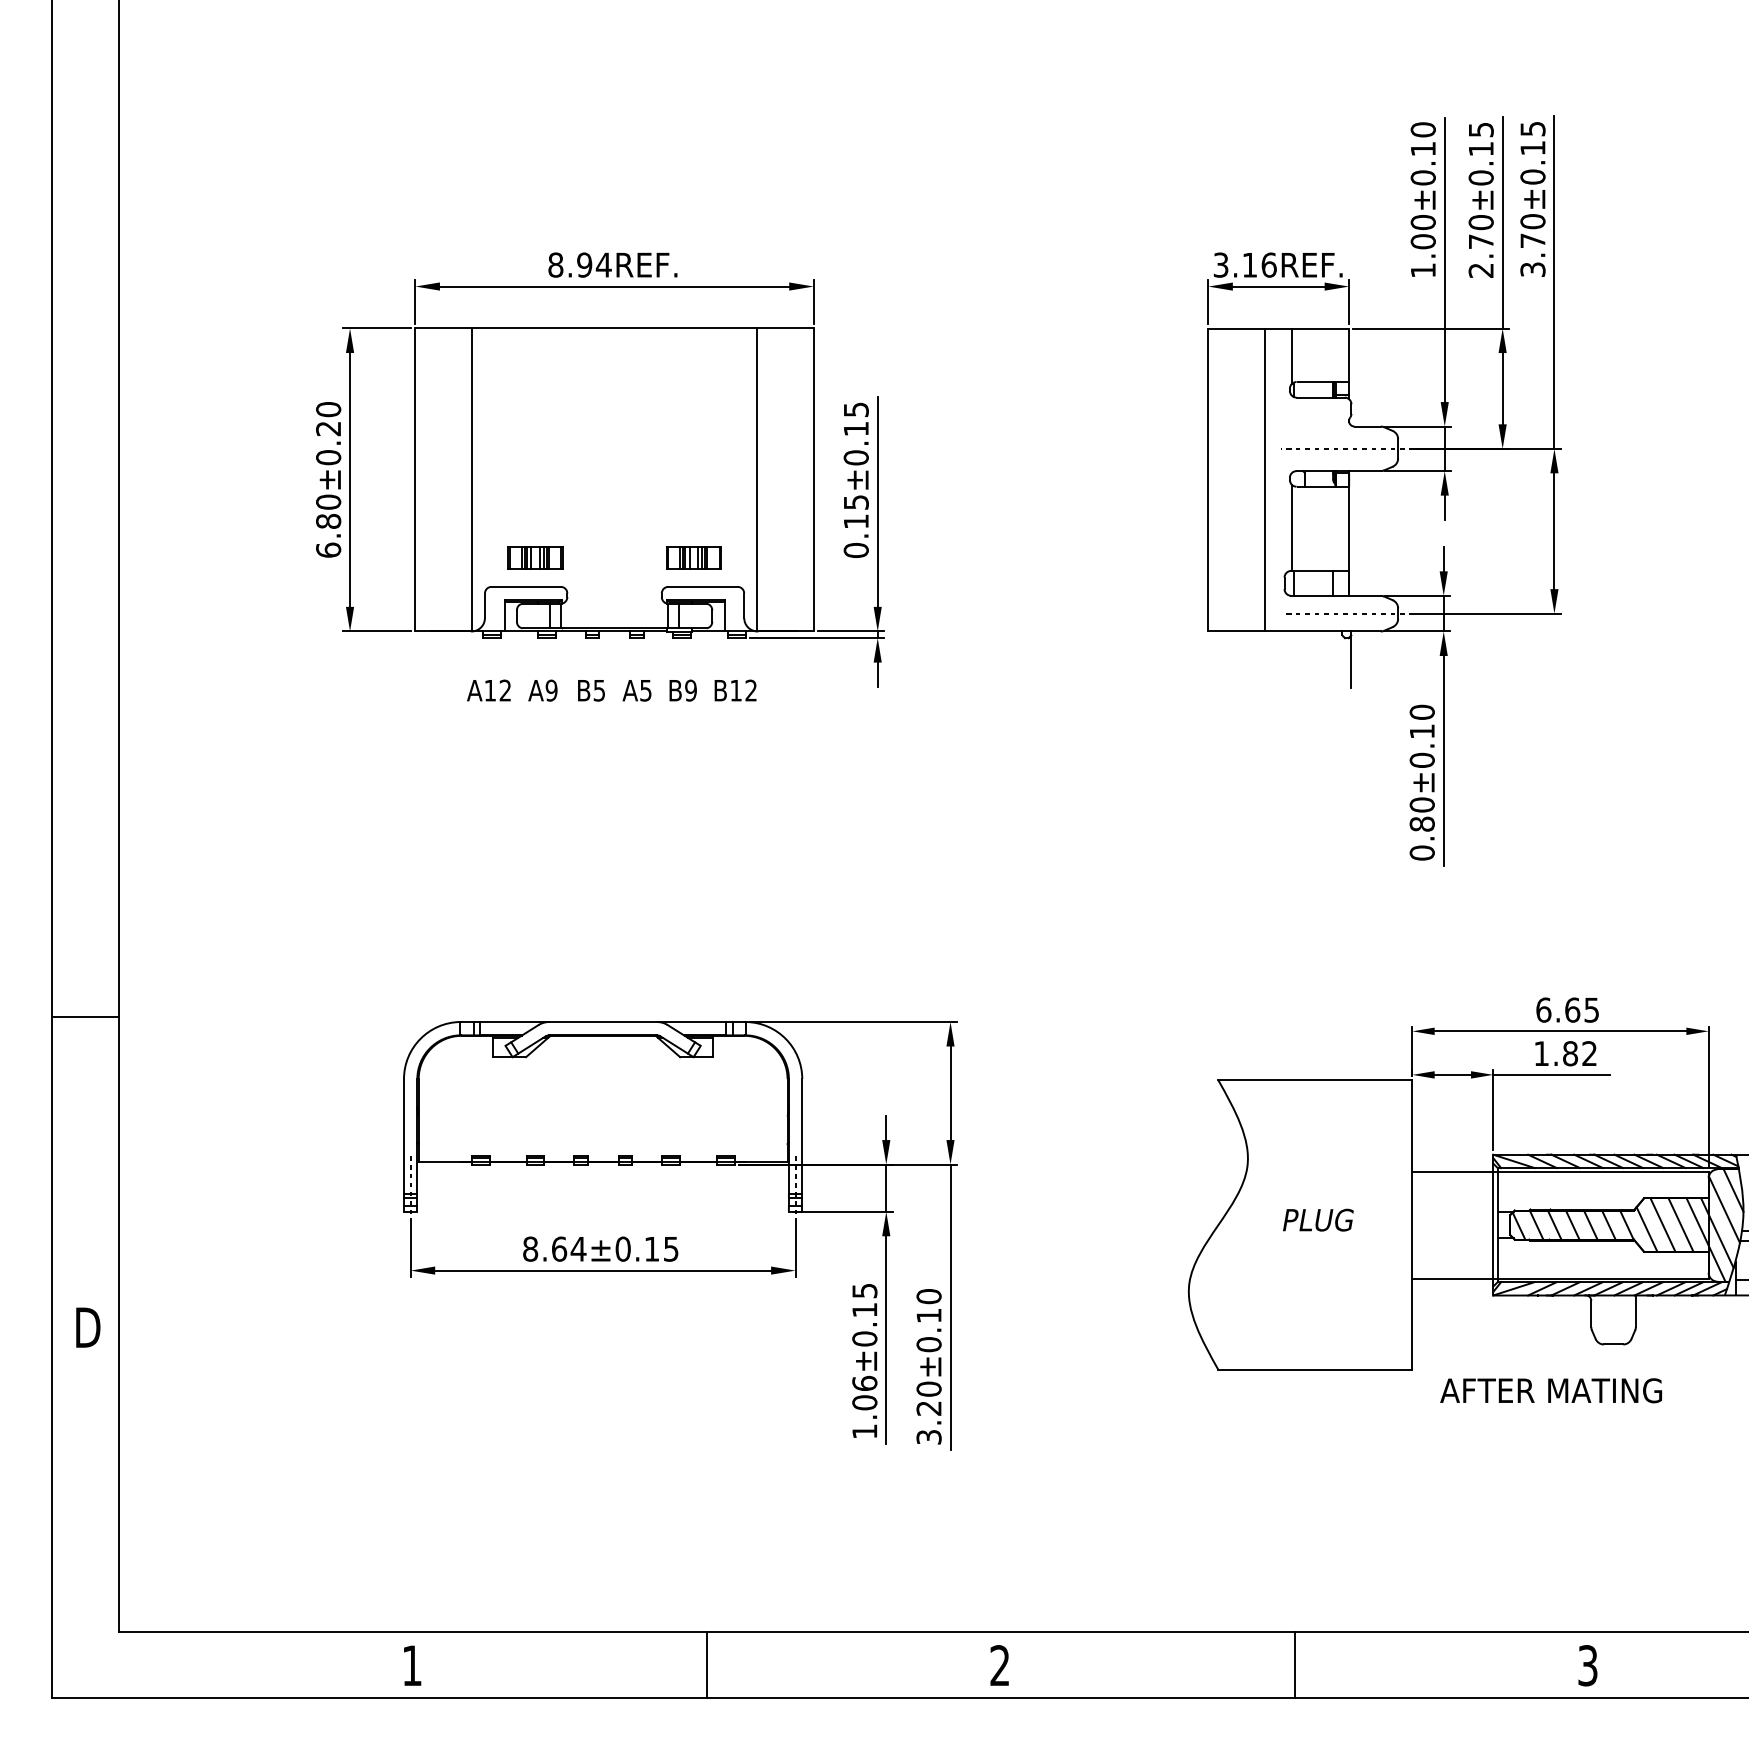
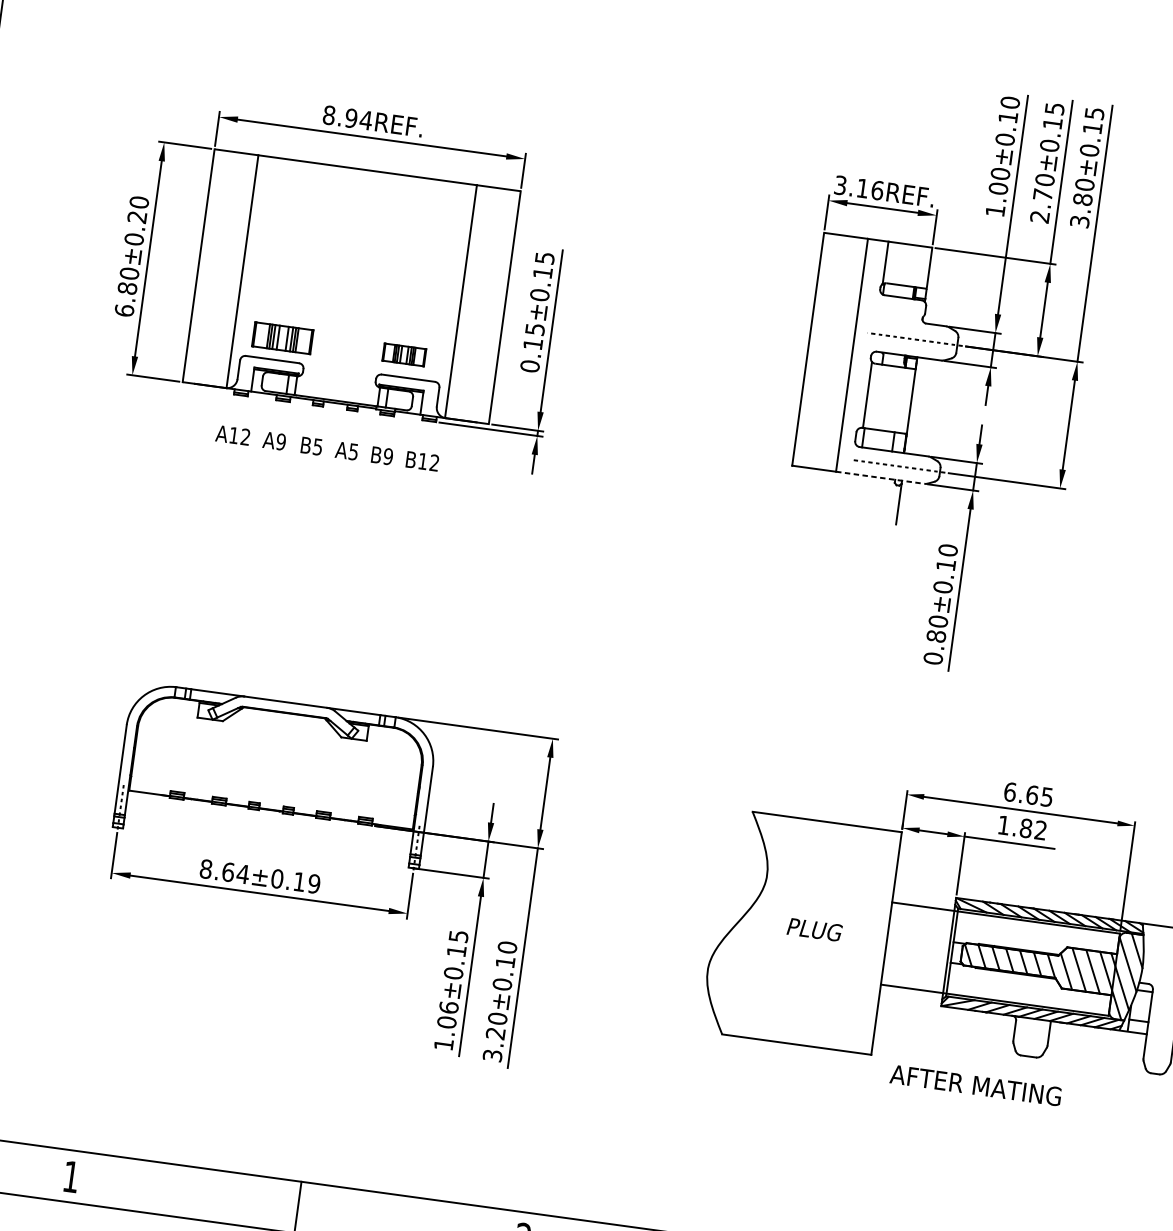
text: (1532, 240) -> (1082, 199), 3.70±0.15 -> 3.80±0.15
part: (535, 557) -> (282, 337), size x1.4
line: (1323, 631) -> (880, 477), solid -> dashed
text: (670, 1248) -> (313, 883), 8.64±0.15 -> 8.64±0.19

